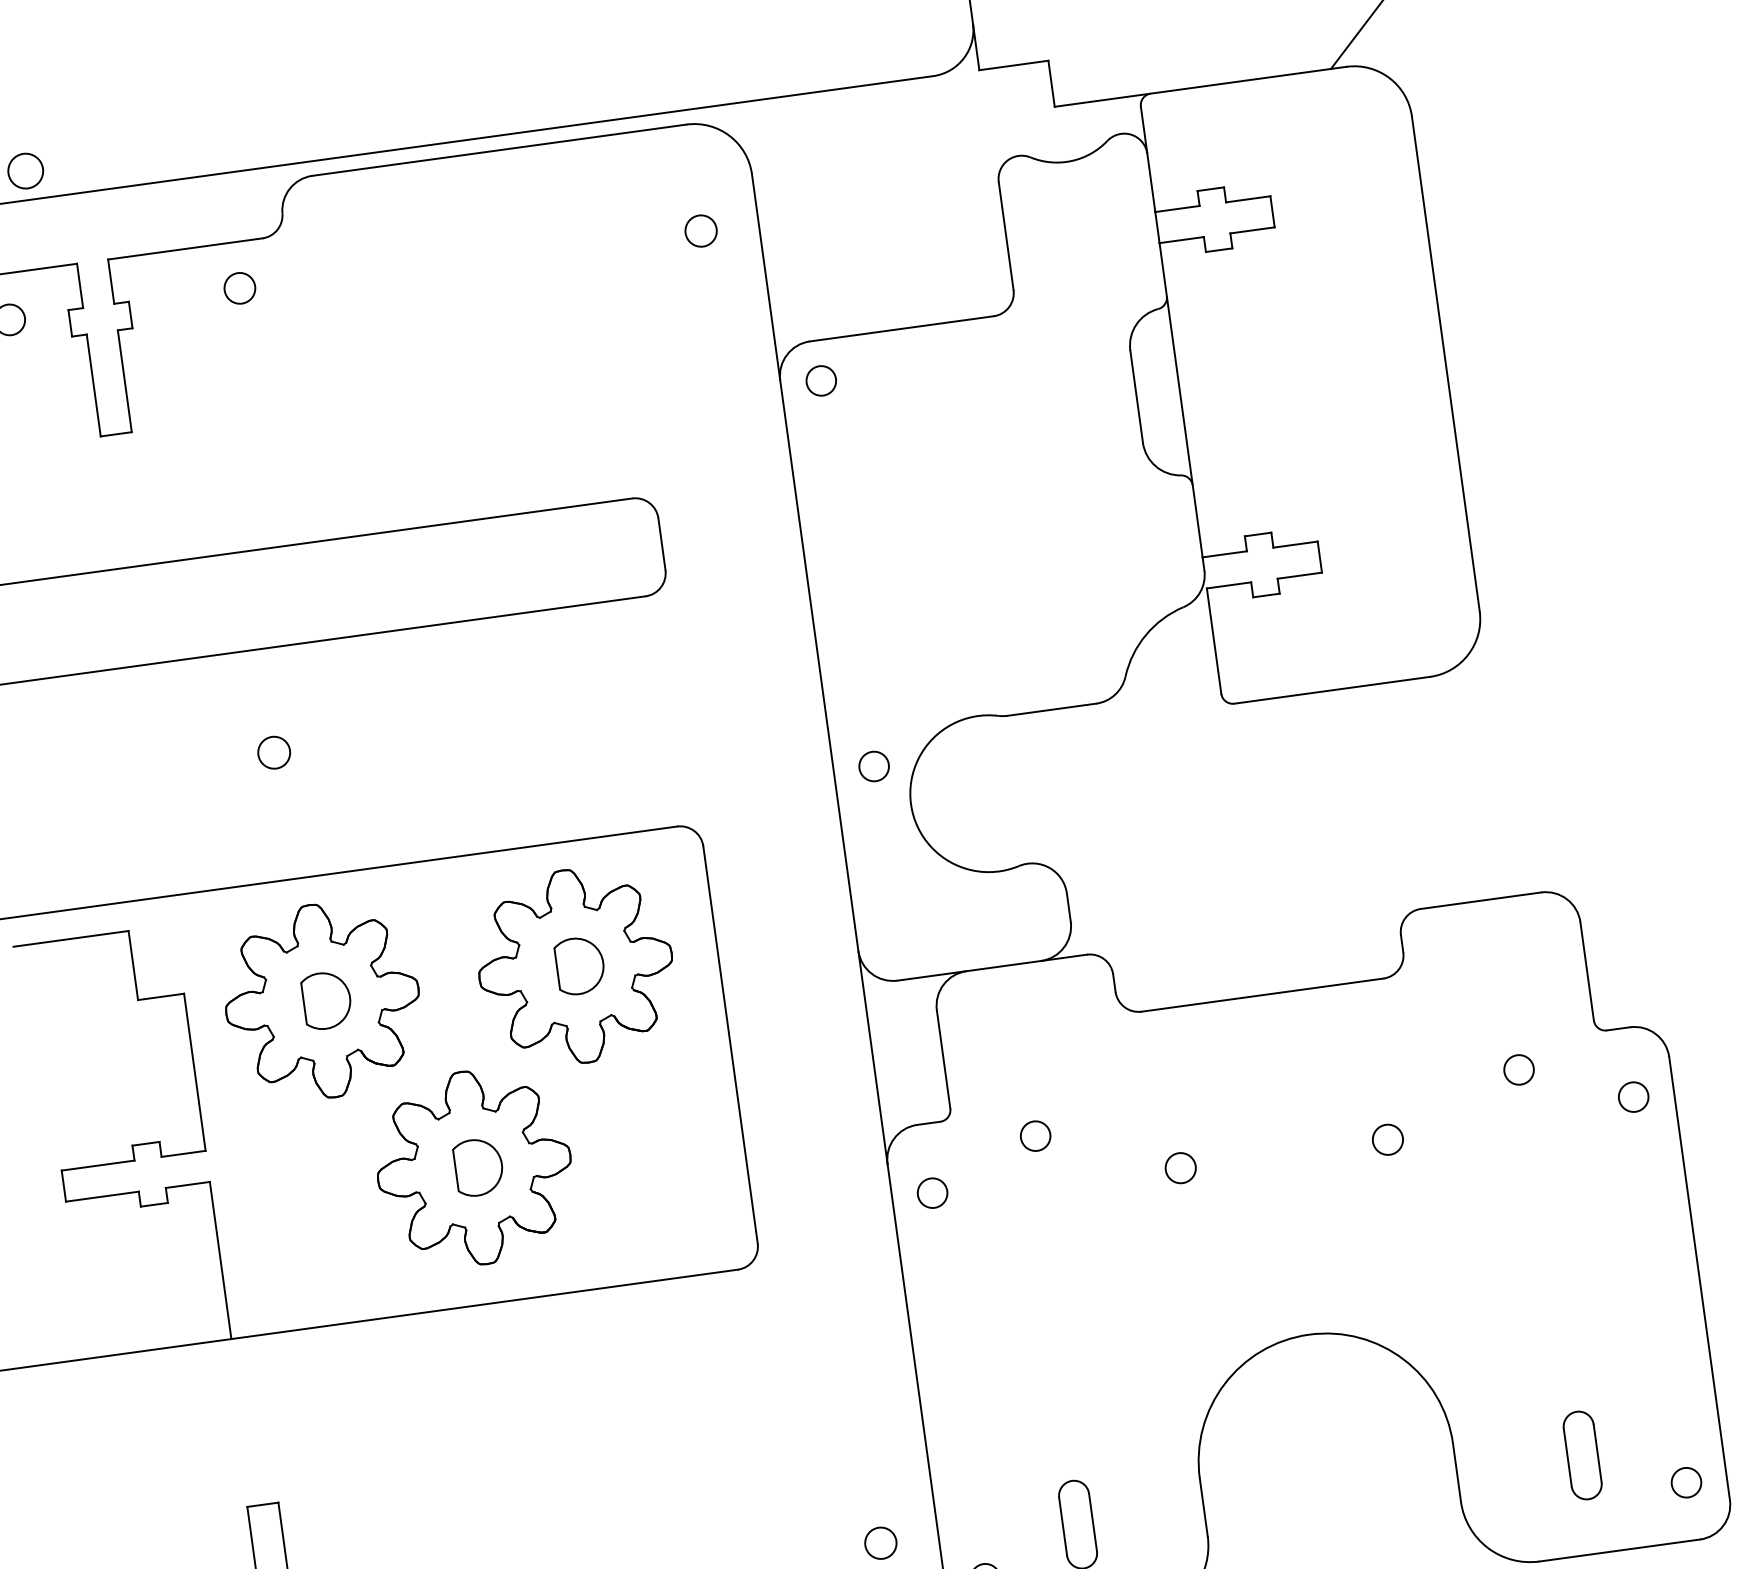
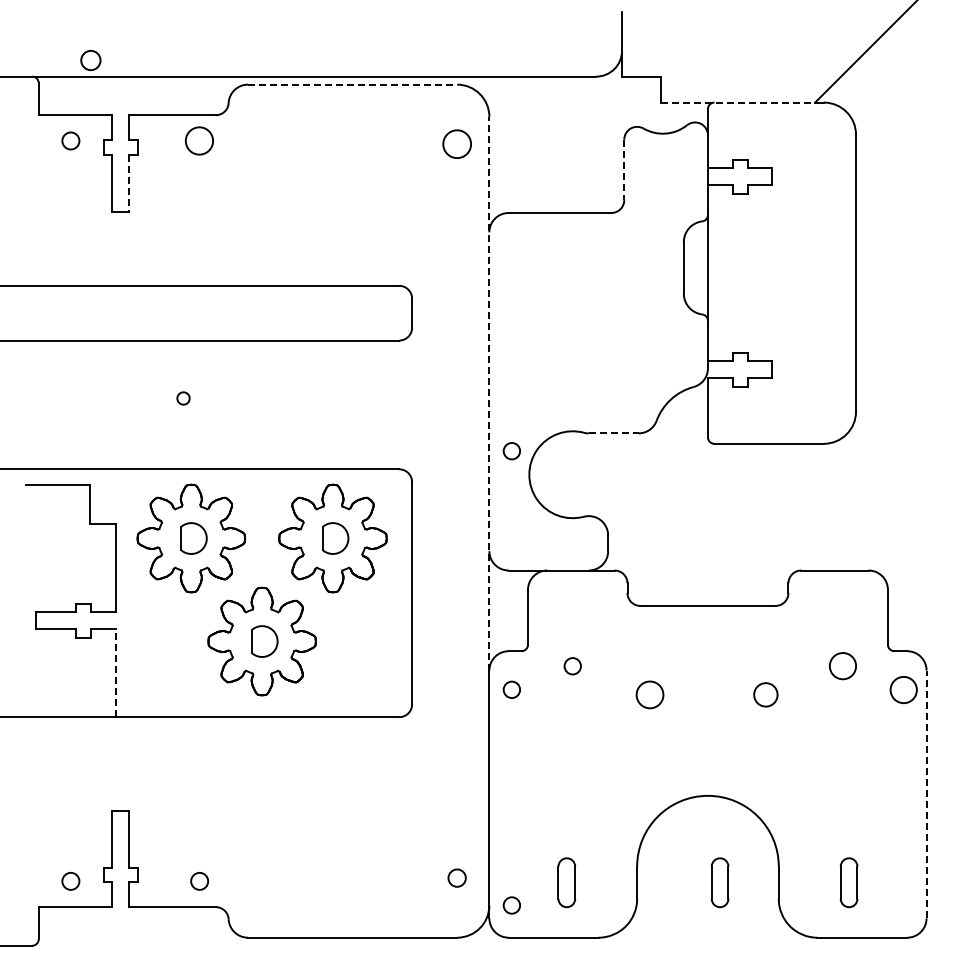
line: (1193, 87) -> (738, 102), solid -> dashed
line: (499, 149) -> (352, 84), solid -> dashed
circle: (699, 229) -> (456, 143), size x1.6
line: (1006, 237) -> (624, 170), solid -> dashed
circle: (239, 287) -> (199, 140), size x1.6
circle: (820, 380) -> (511, 235), removed
line: (124, 381) -> (129, 183), solid -> dashed
line: (819, 668) -> (489, 393), solid -> dashed
line: (1051, 709) -> (613, 433), solid -> dashed
circle: (274, 752) -> (183, 398), size x0.7
circle: (1519, 1070) -> (843, 666), size x1.6
circle: (1634, 1096) -> (904, 689), size x1.6
circle: (1387, 1139) -> (765, 694), size x1.4
circle: (1179, 1167) -> (649, 694), size x1.6
line: (219, 1261) -> (115, 673), solid -> dashed
line: (1699, 1278) -> (926, 794), solid -> dashed
circle: (1687, 1482) -> (904, 905), removed
part: (1350, 1486) -> (719, 882), added

